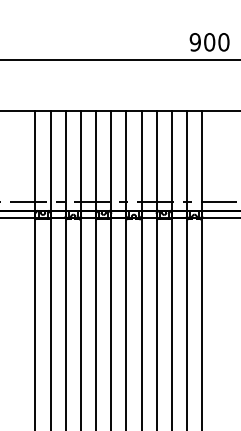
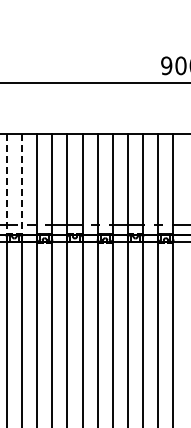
line: (35, 161) -> (6, 185), solid -> dashed
line: (50, 161) -> (21, 185), solid -> dashed

